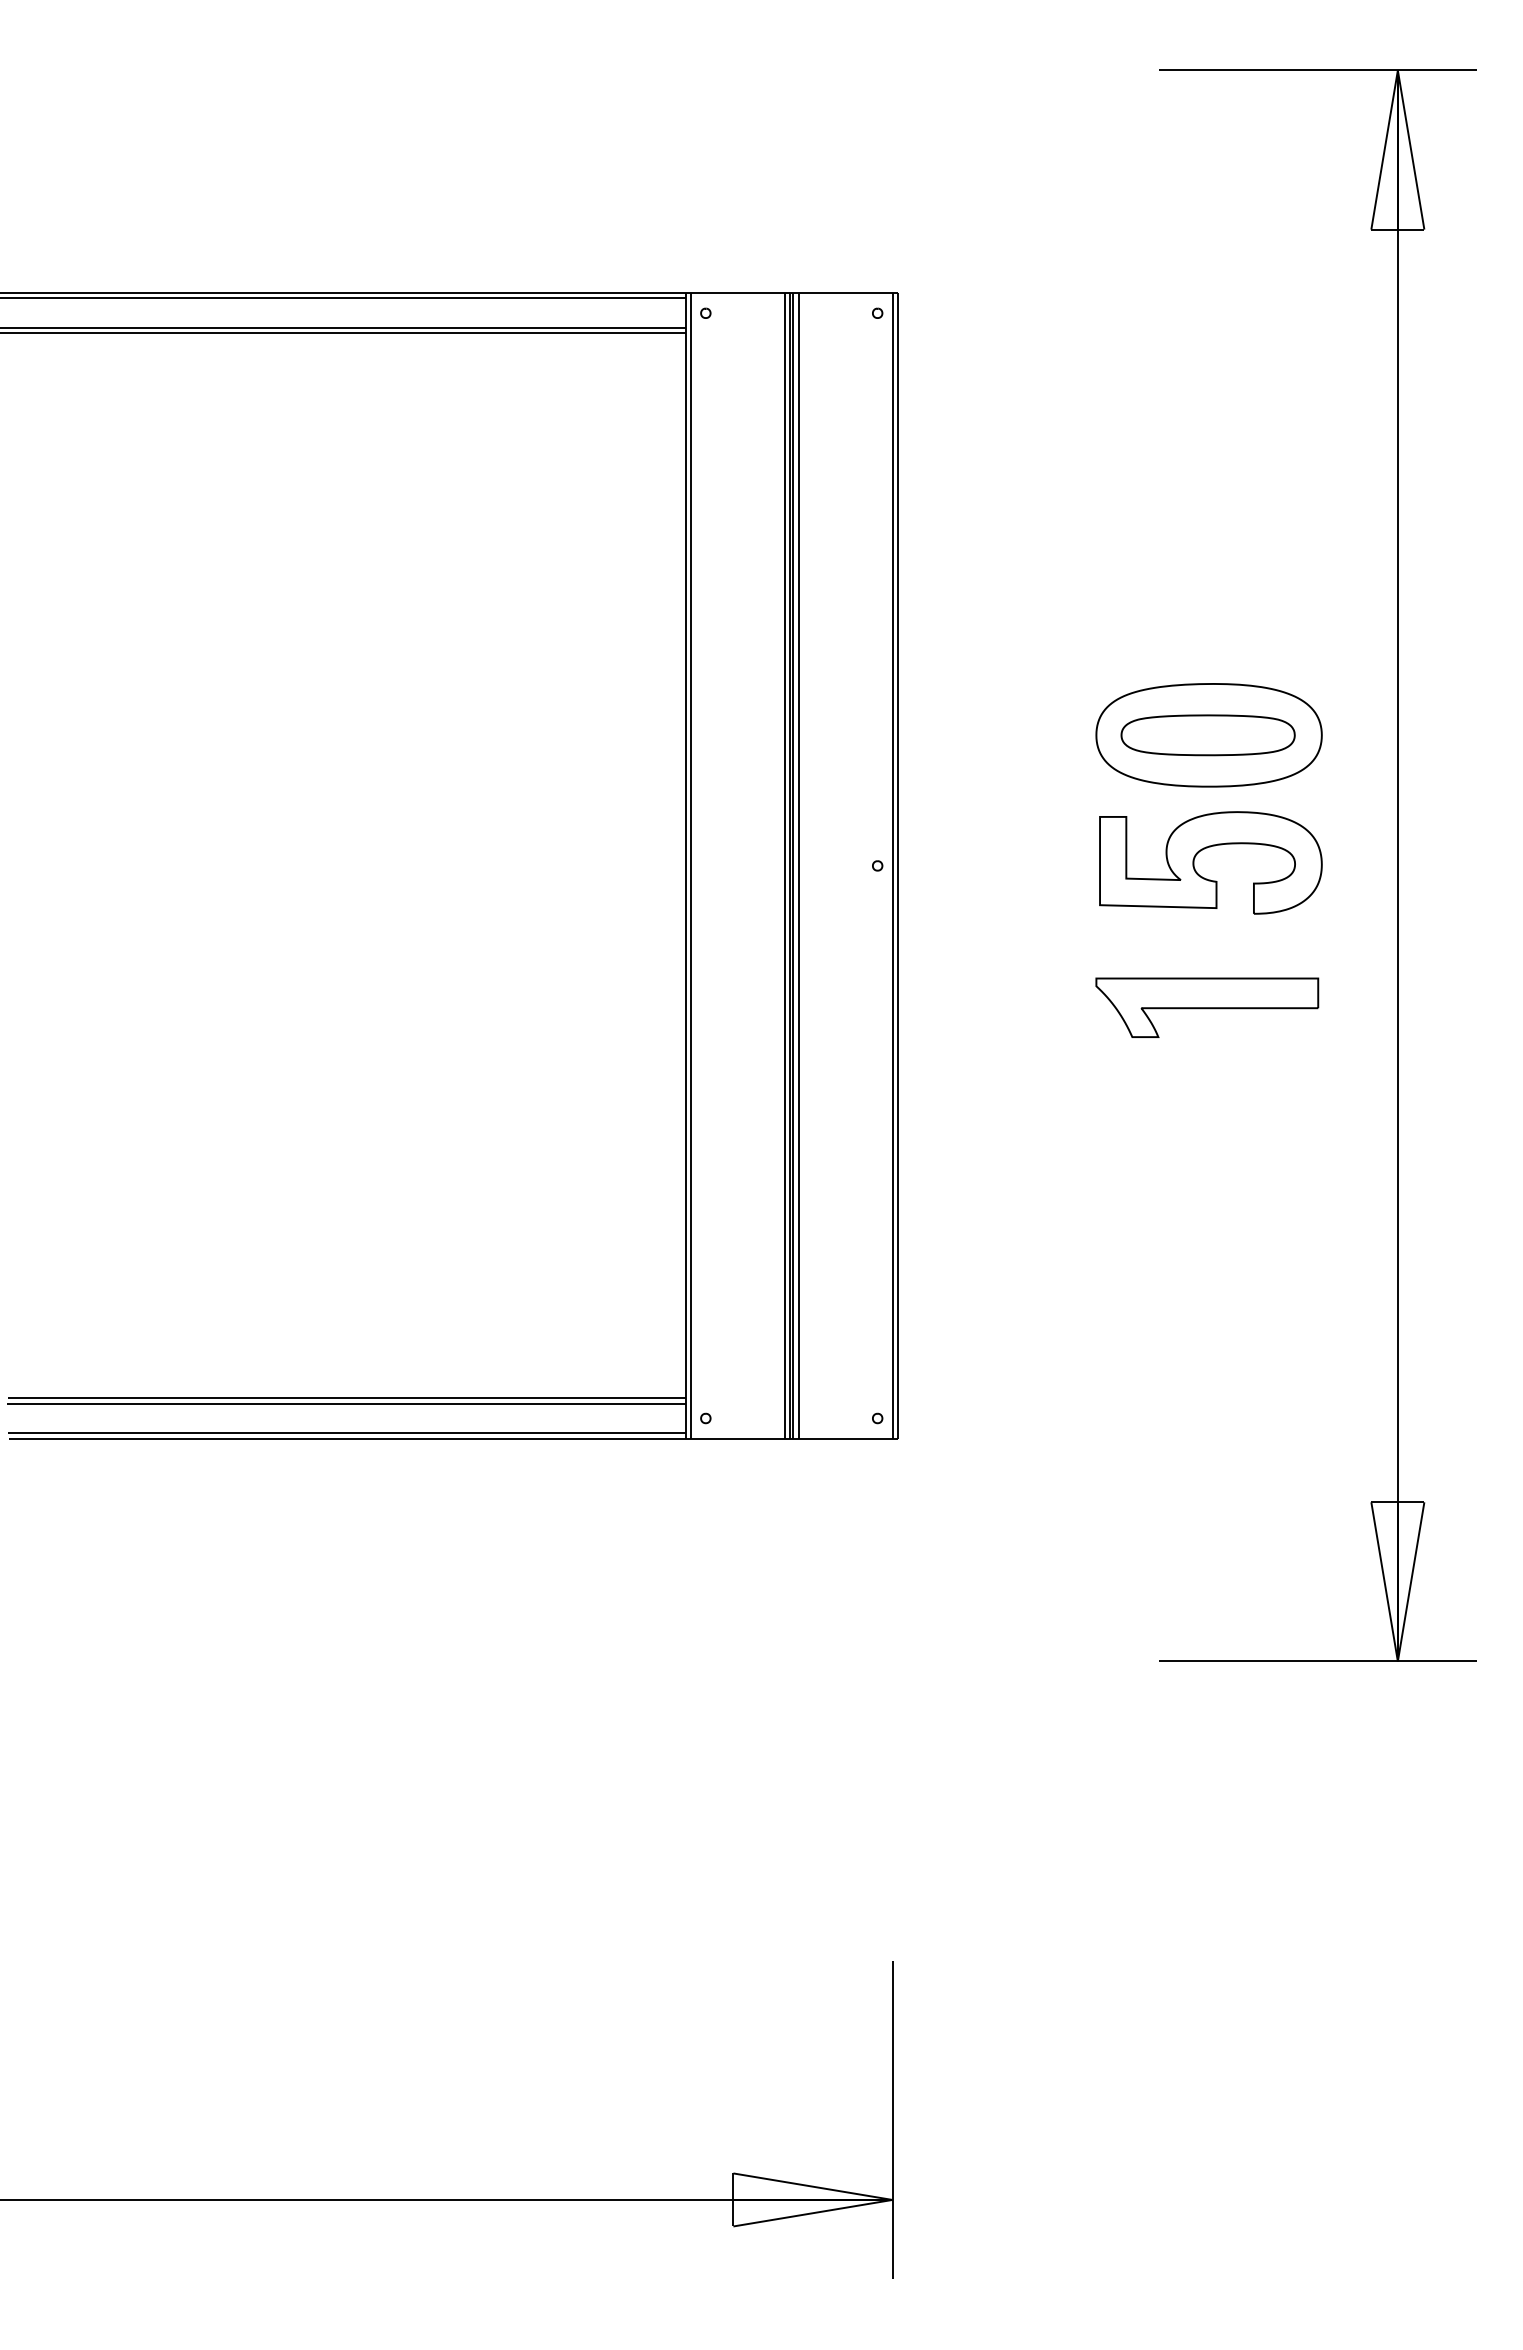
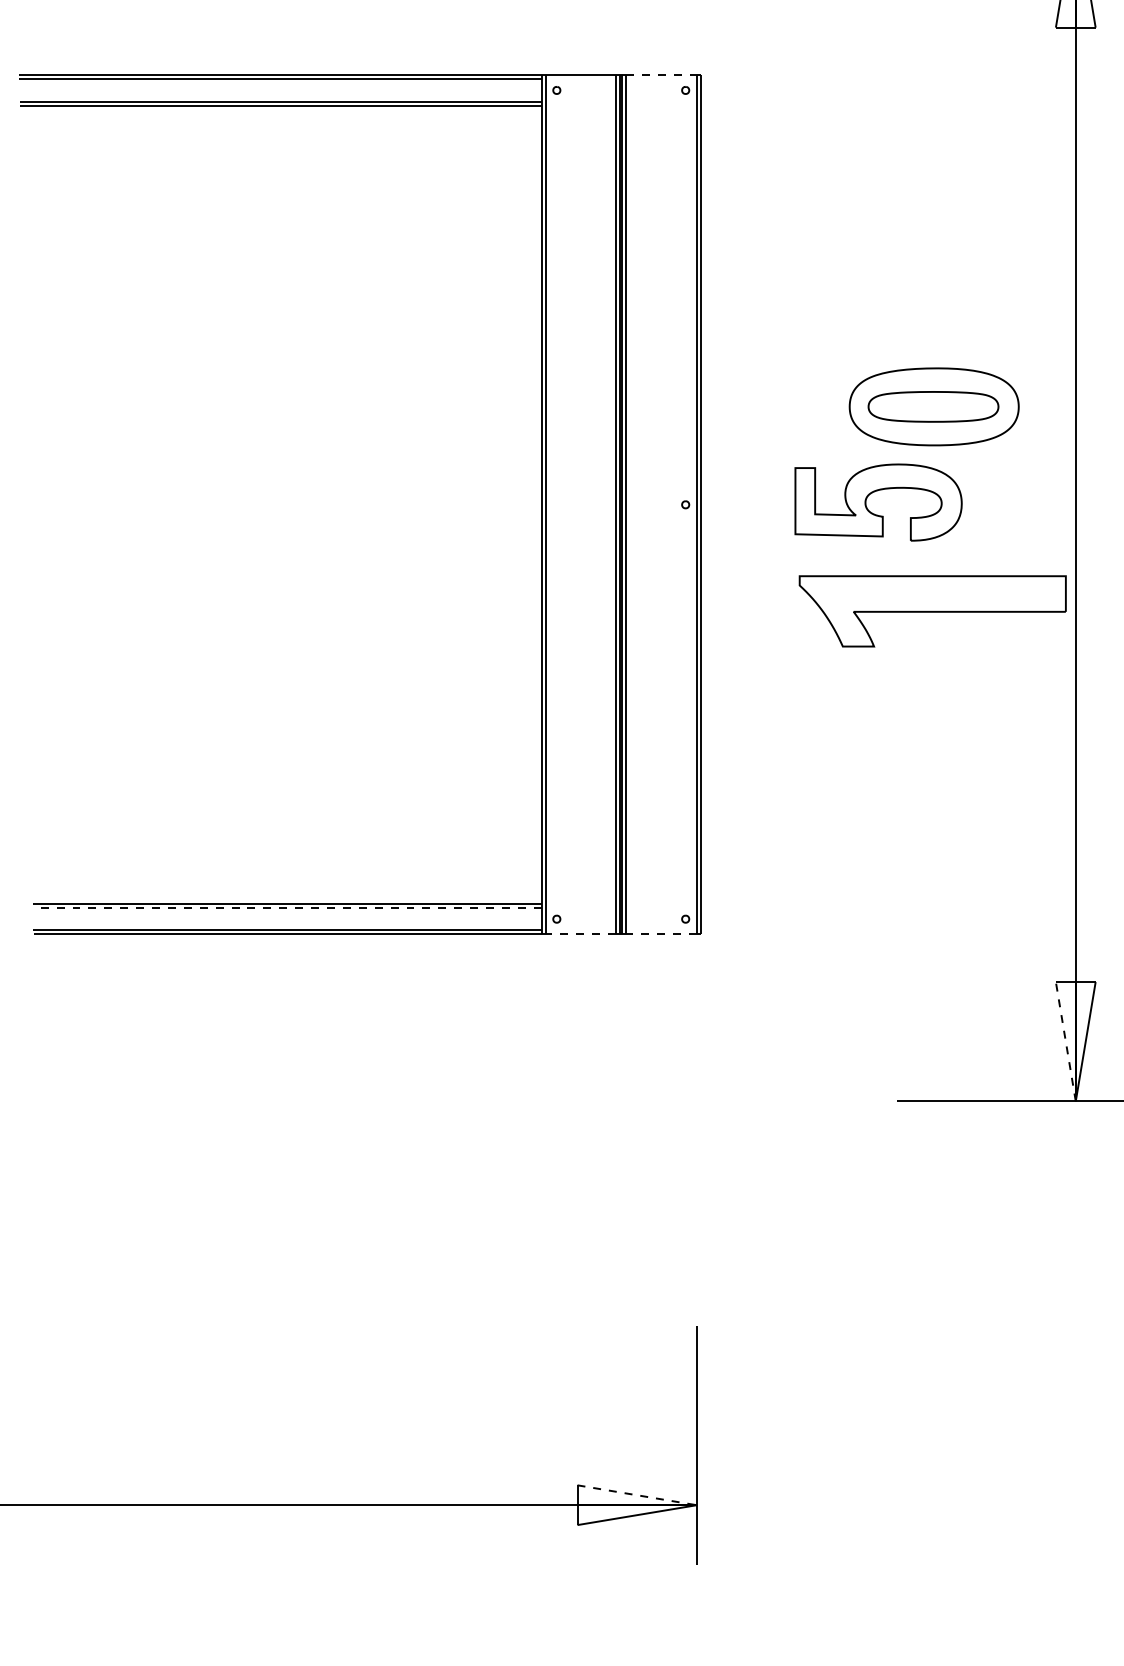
line: (845, 293) -> (661, 75), solid -> dashed
part: (1201, 851) -> (871, 494), moved
part: (1207, 1007) -> (933, 610), size x1.6
line: (346, 1403) -> (287, 907), solid -> dashed
line: (737, 1438) -> (580, 934), solid -> dashed
line: (845, 1438) -> (661, 934), solid -> dashed
line: (1384, 1581) -> (1065, 1041), solid -> dashed
line: (812, 2186) -> (636, 1495), solid -> dashed

